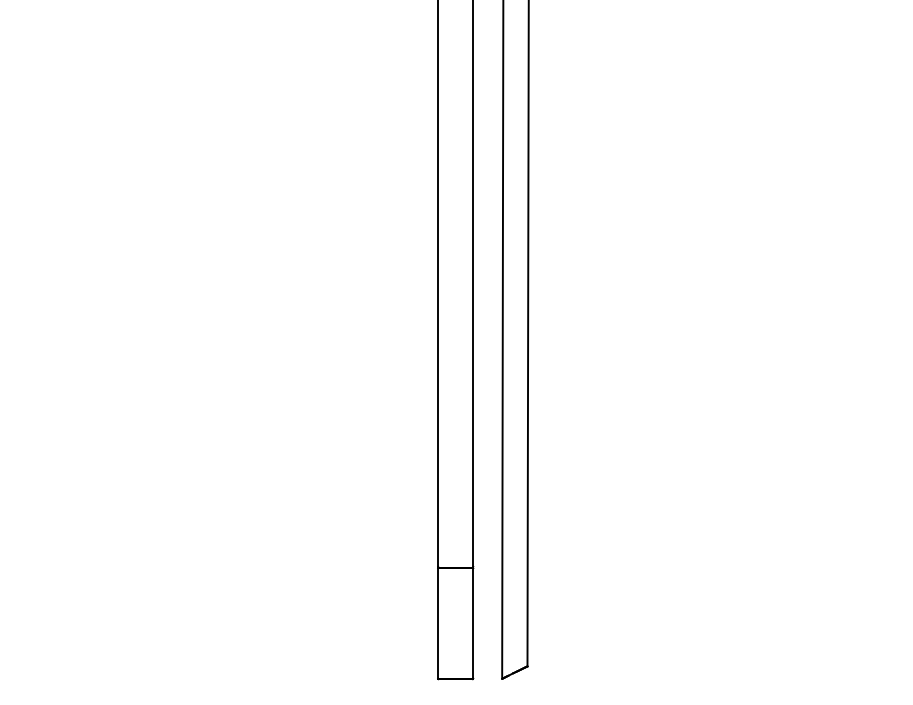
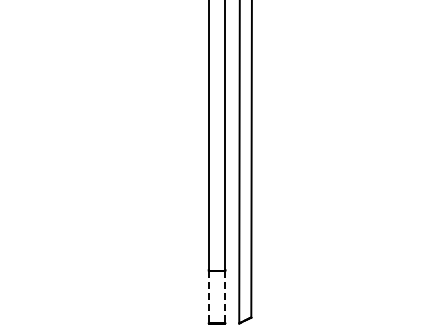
line: (437, 624) -> (208, 297), solid -> dashed
line: (473, 624) -> (225, 297), solid -> dashed

